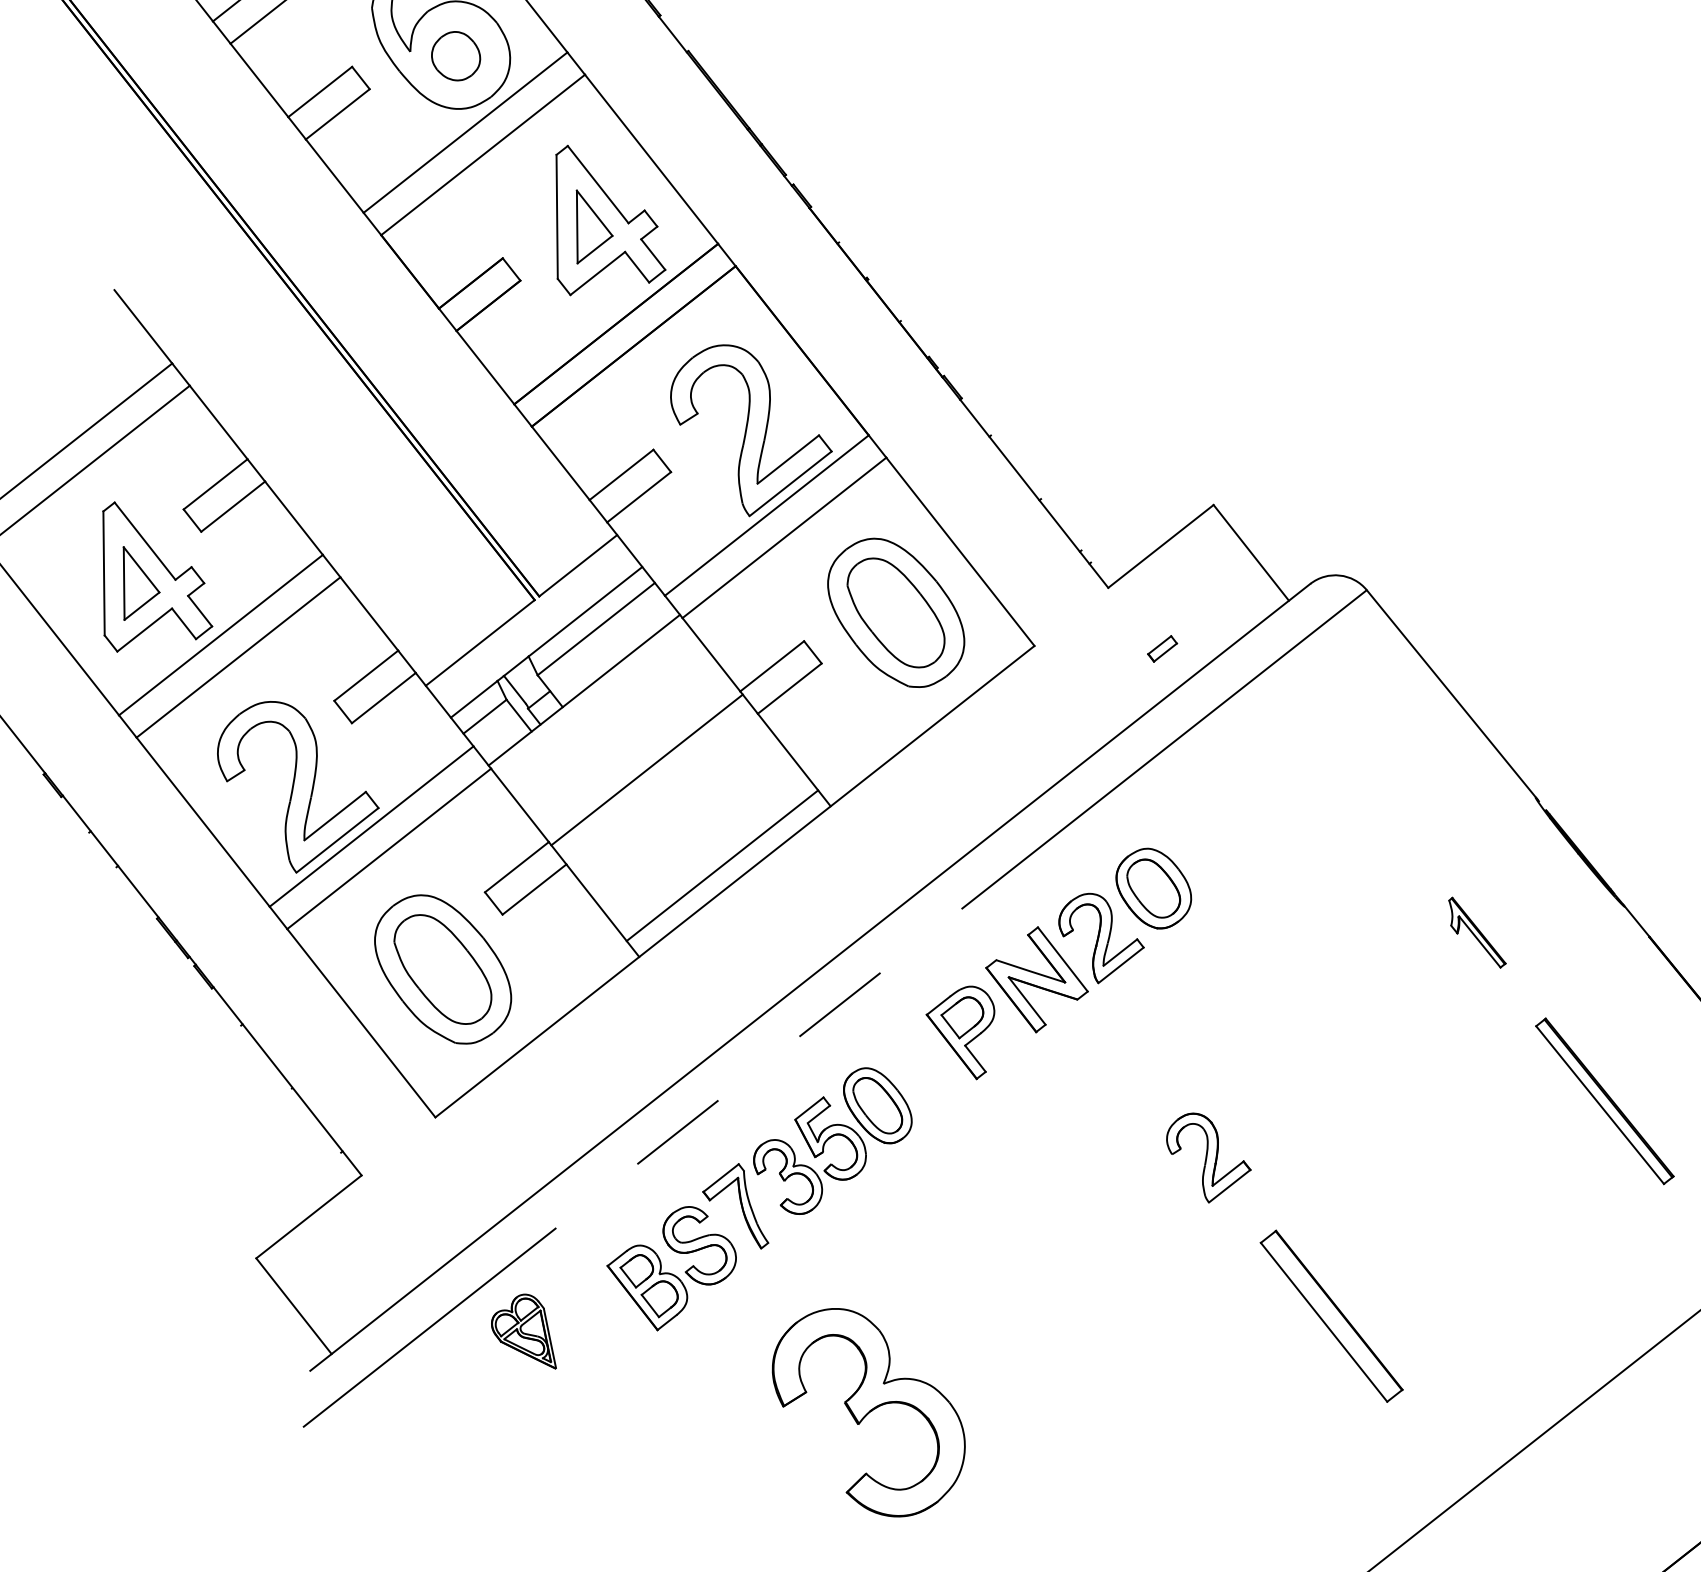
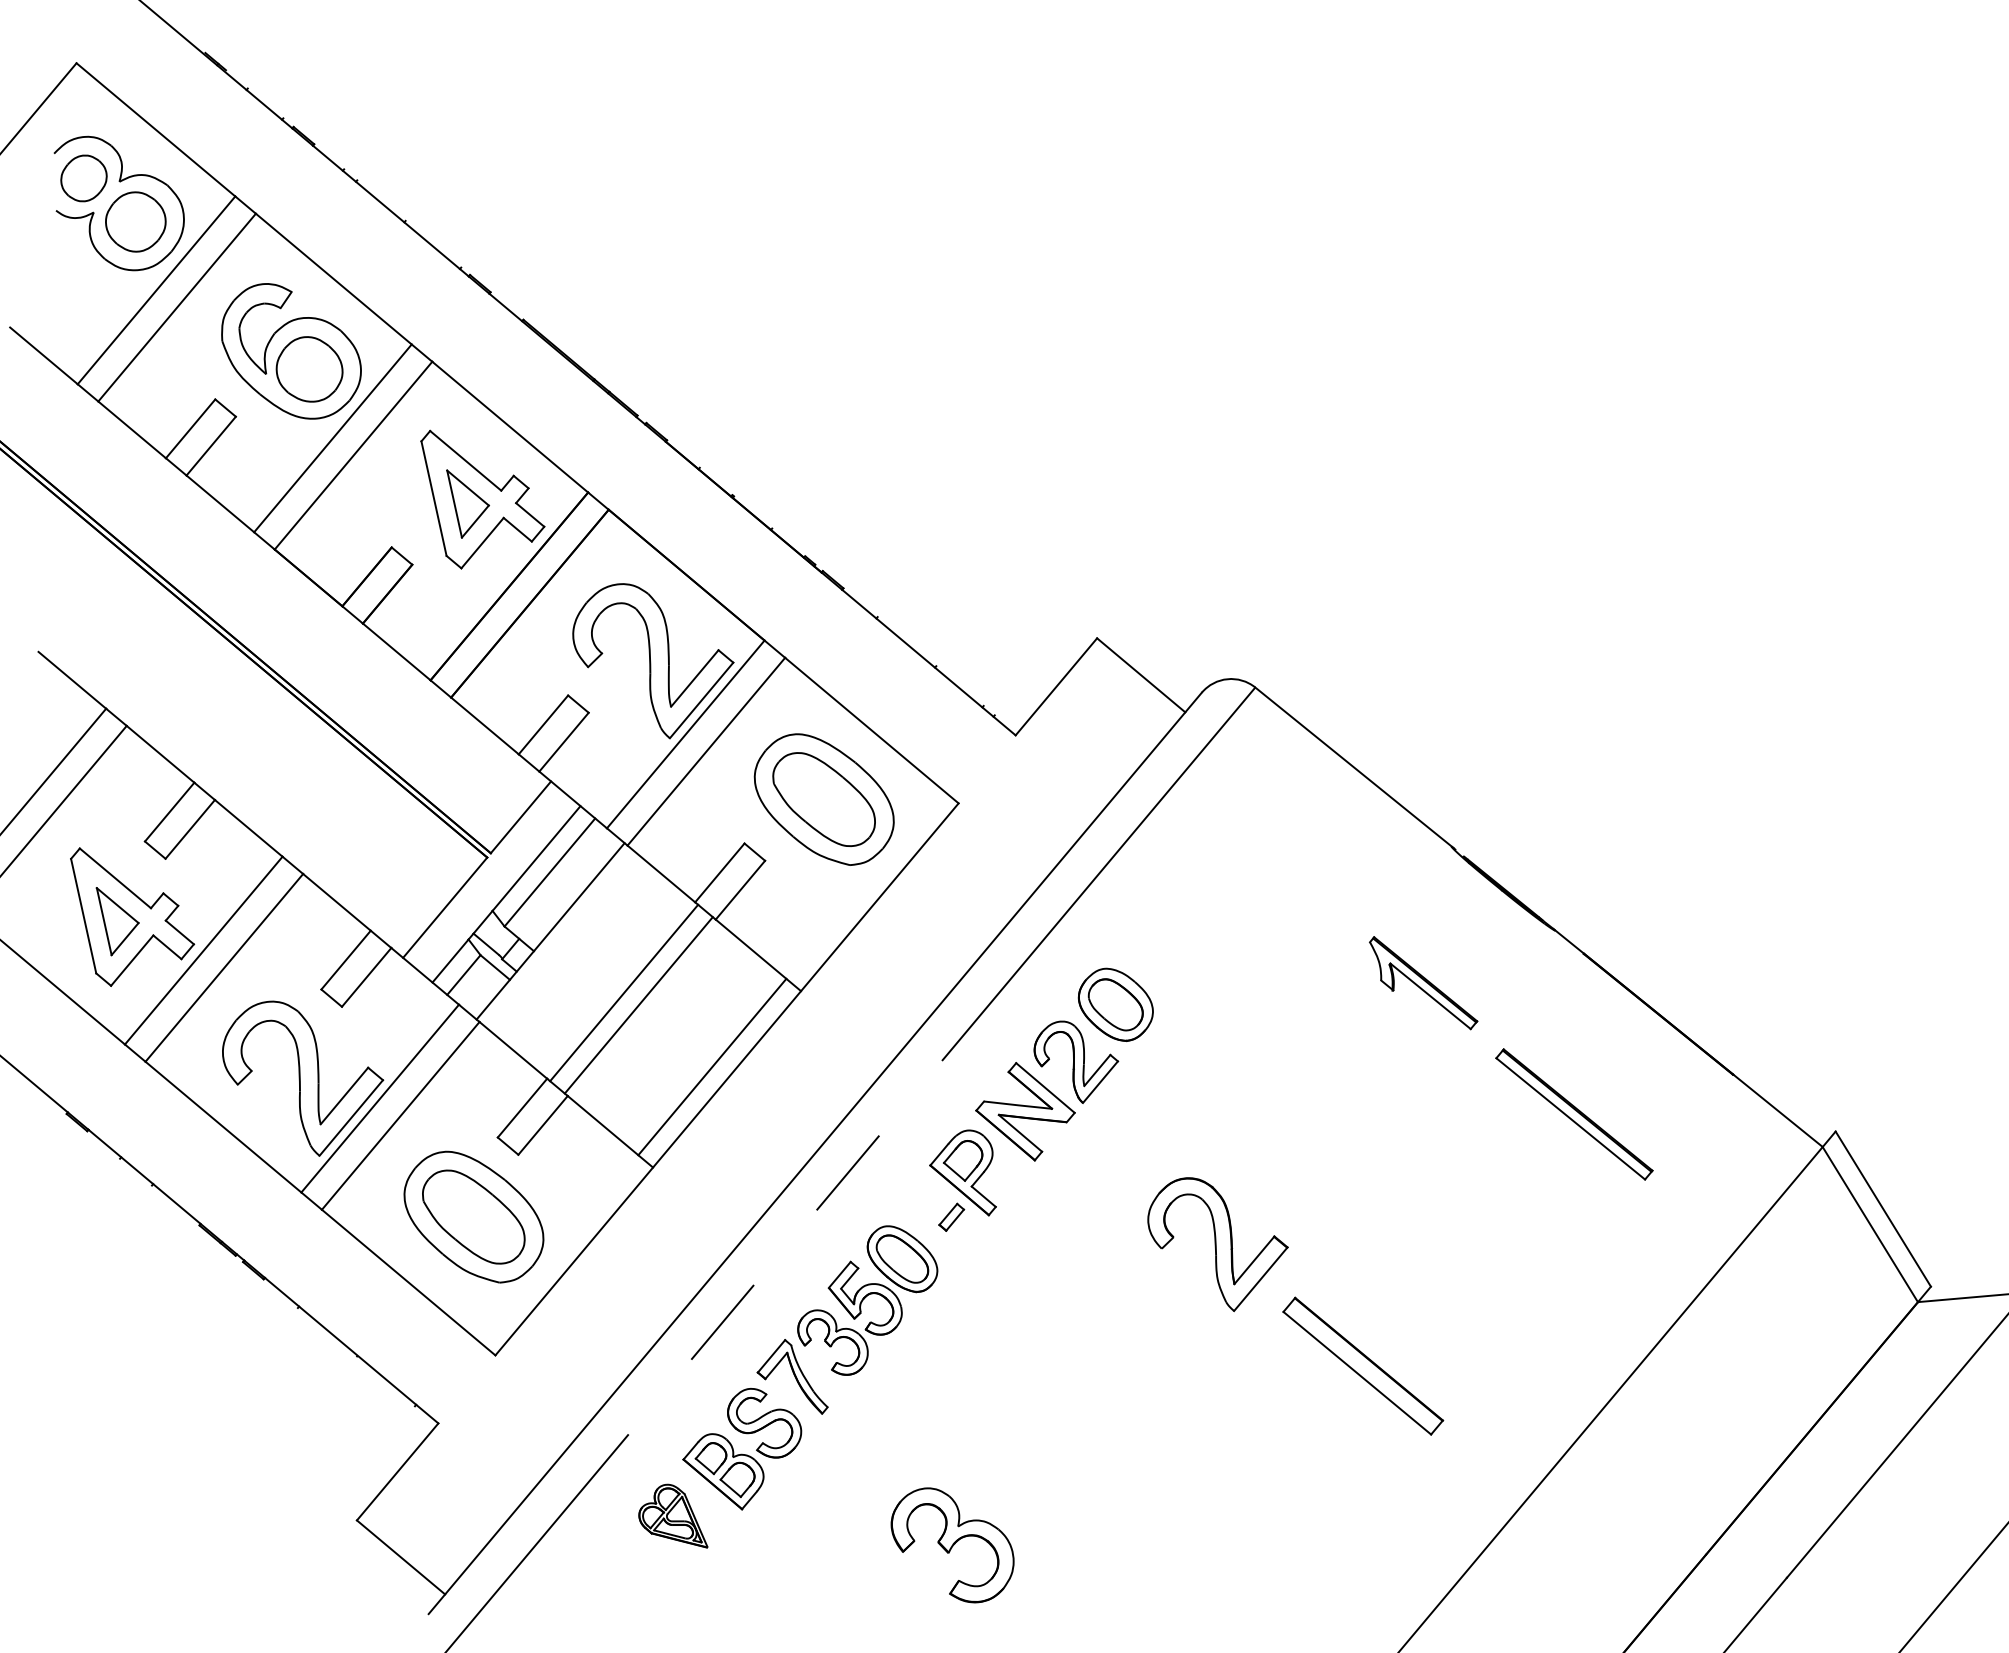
part: (456, 56) -> (309, 369), size x1.43
part: (1162, 647) -> (951, 1216), moved
line: (659, 786) -> (638, 1005), added
part: (1476, 933) -> (1423, 983), size x1.67
part: (1207, 1158) -> (1217, 1244), size x1.67
part: (527, 1328) -> (673, 1515), moved
part: (867, 1413) -> (952, 1545), size x0.62

